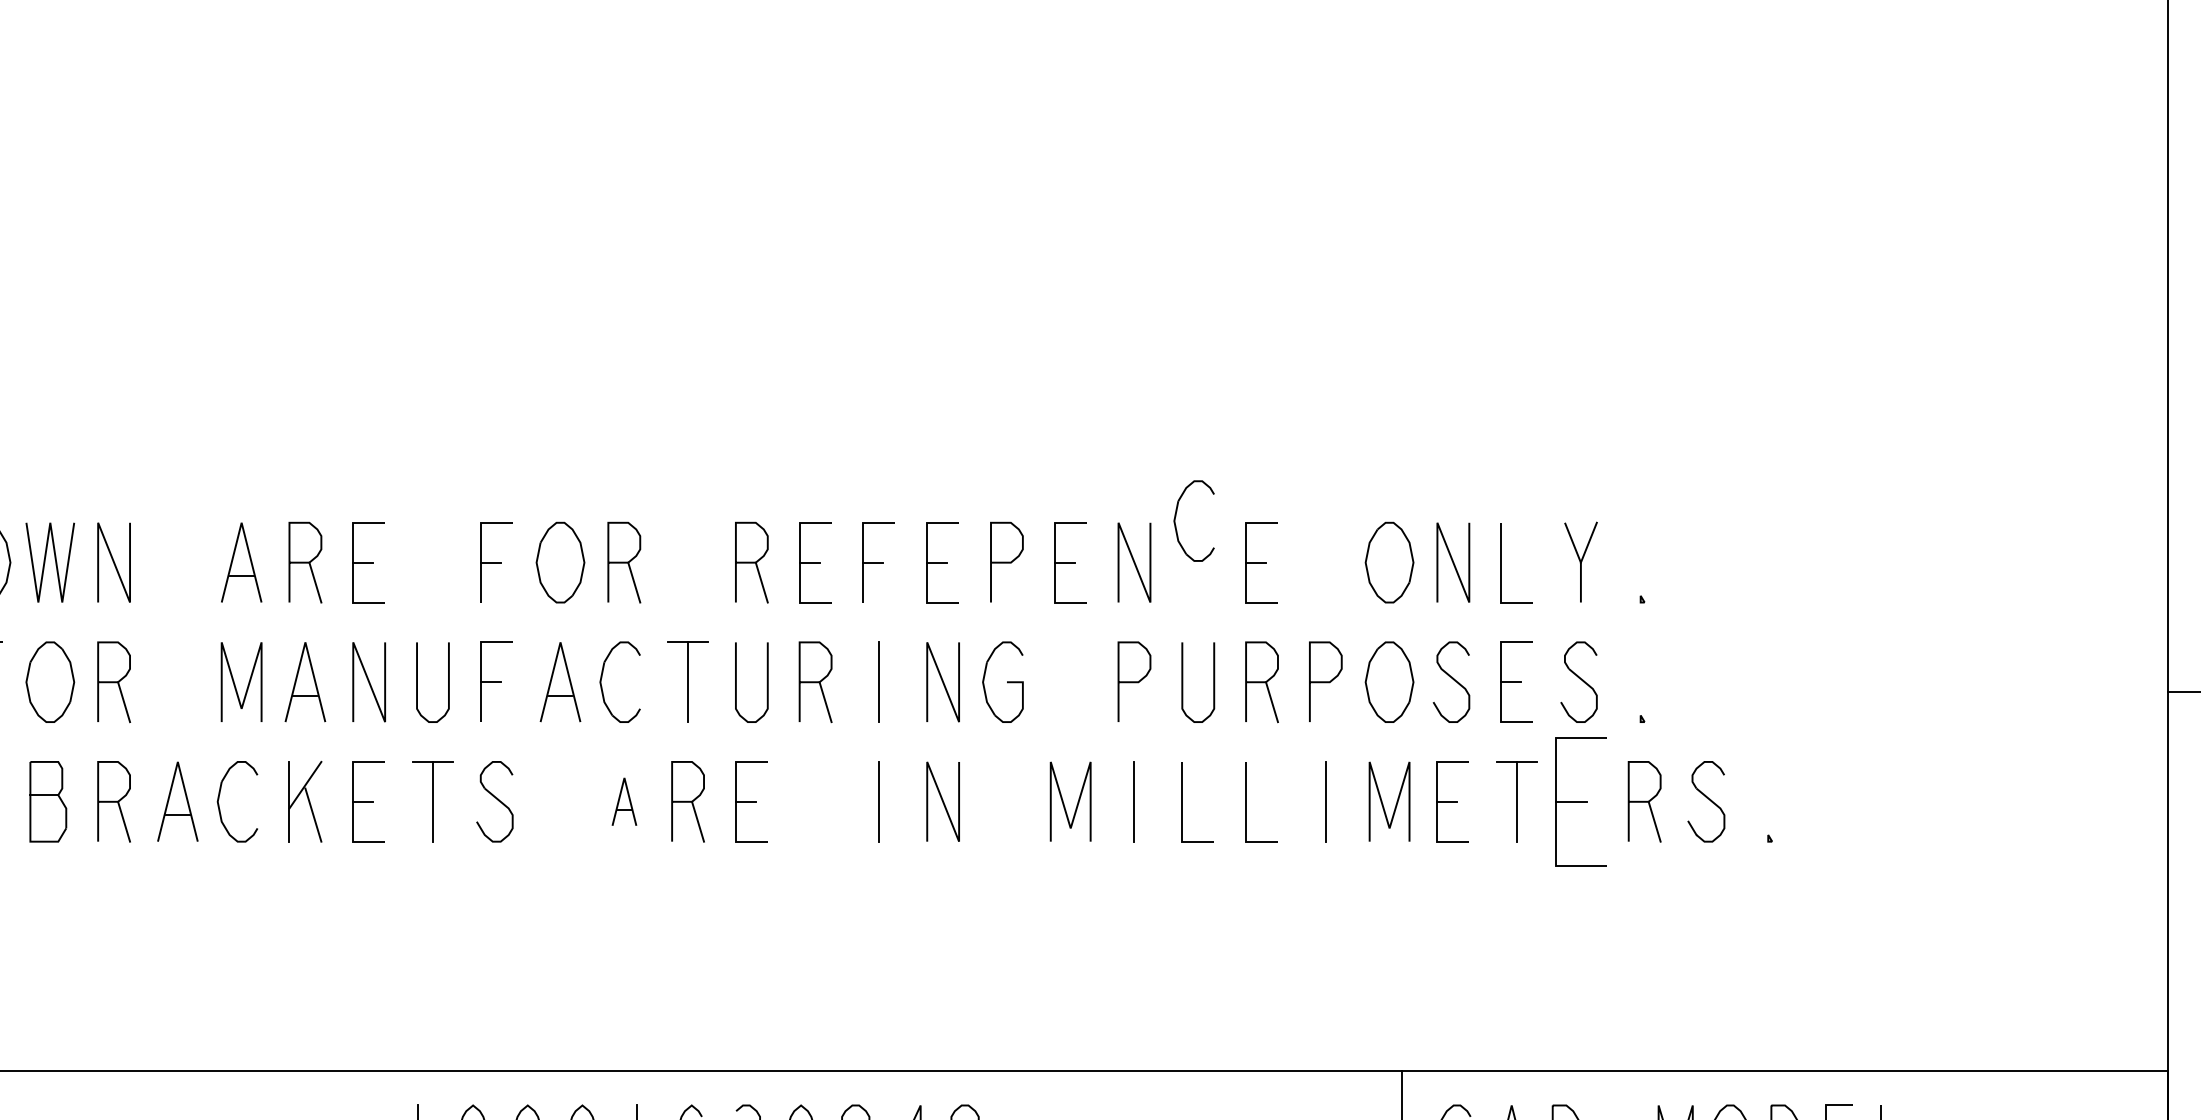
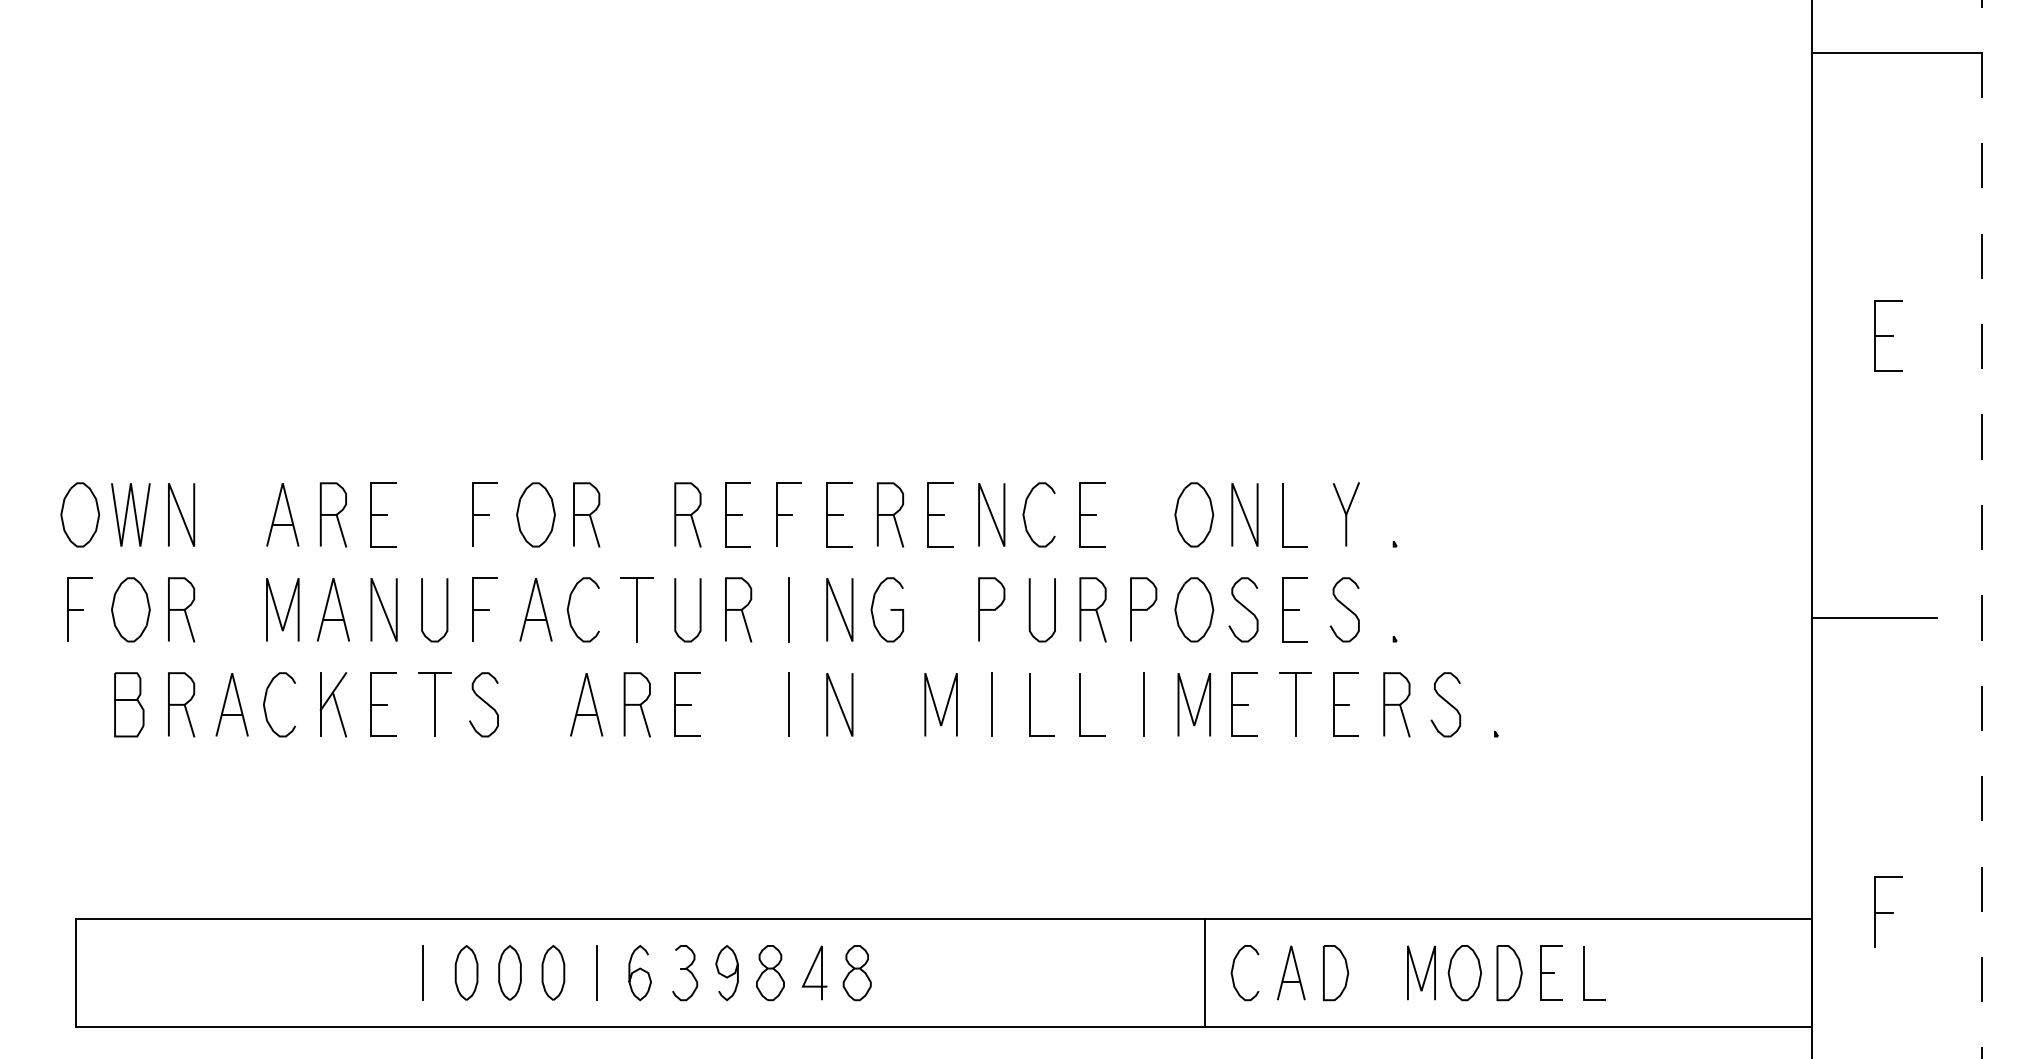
part: (1176, 515) -> (1025, 510), moved
line: (1017, 582) -> (898, 530), added
part: (624, 801) -> (586, 704), size x1.67
part: (1579, 801) -> (1345, 704), size x0.62

